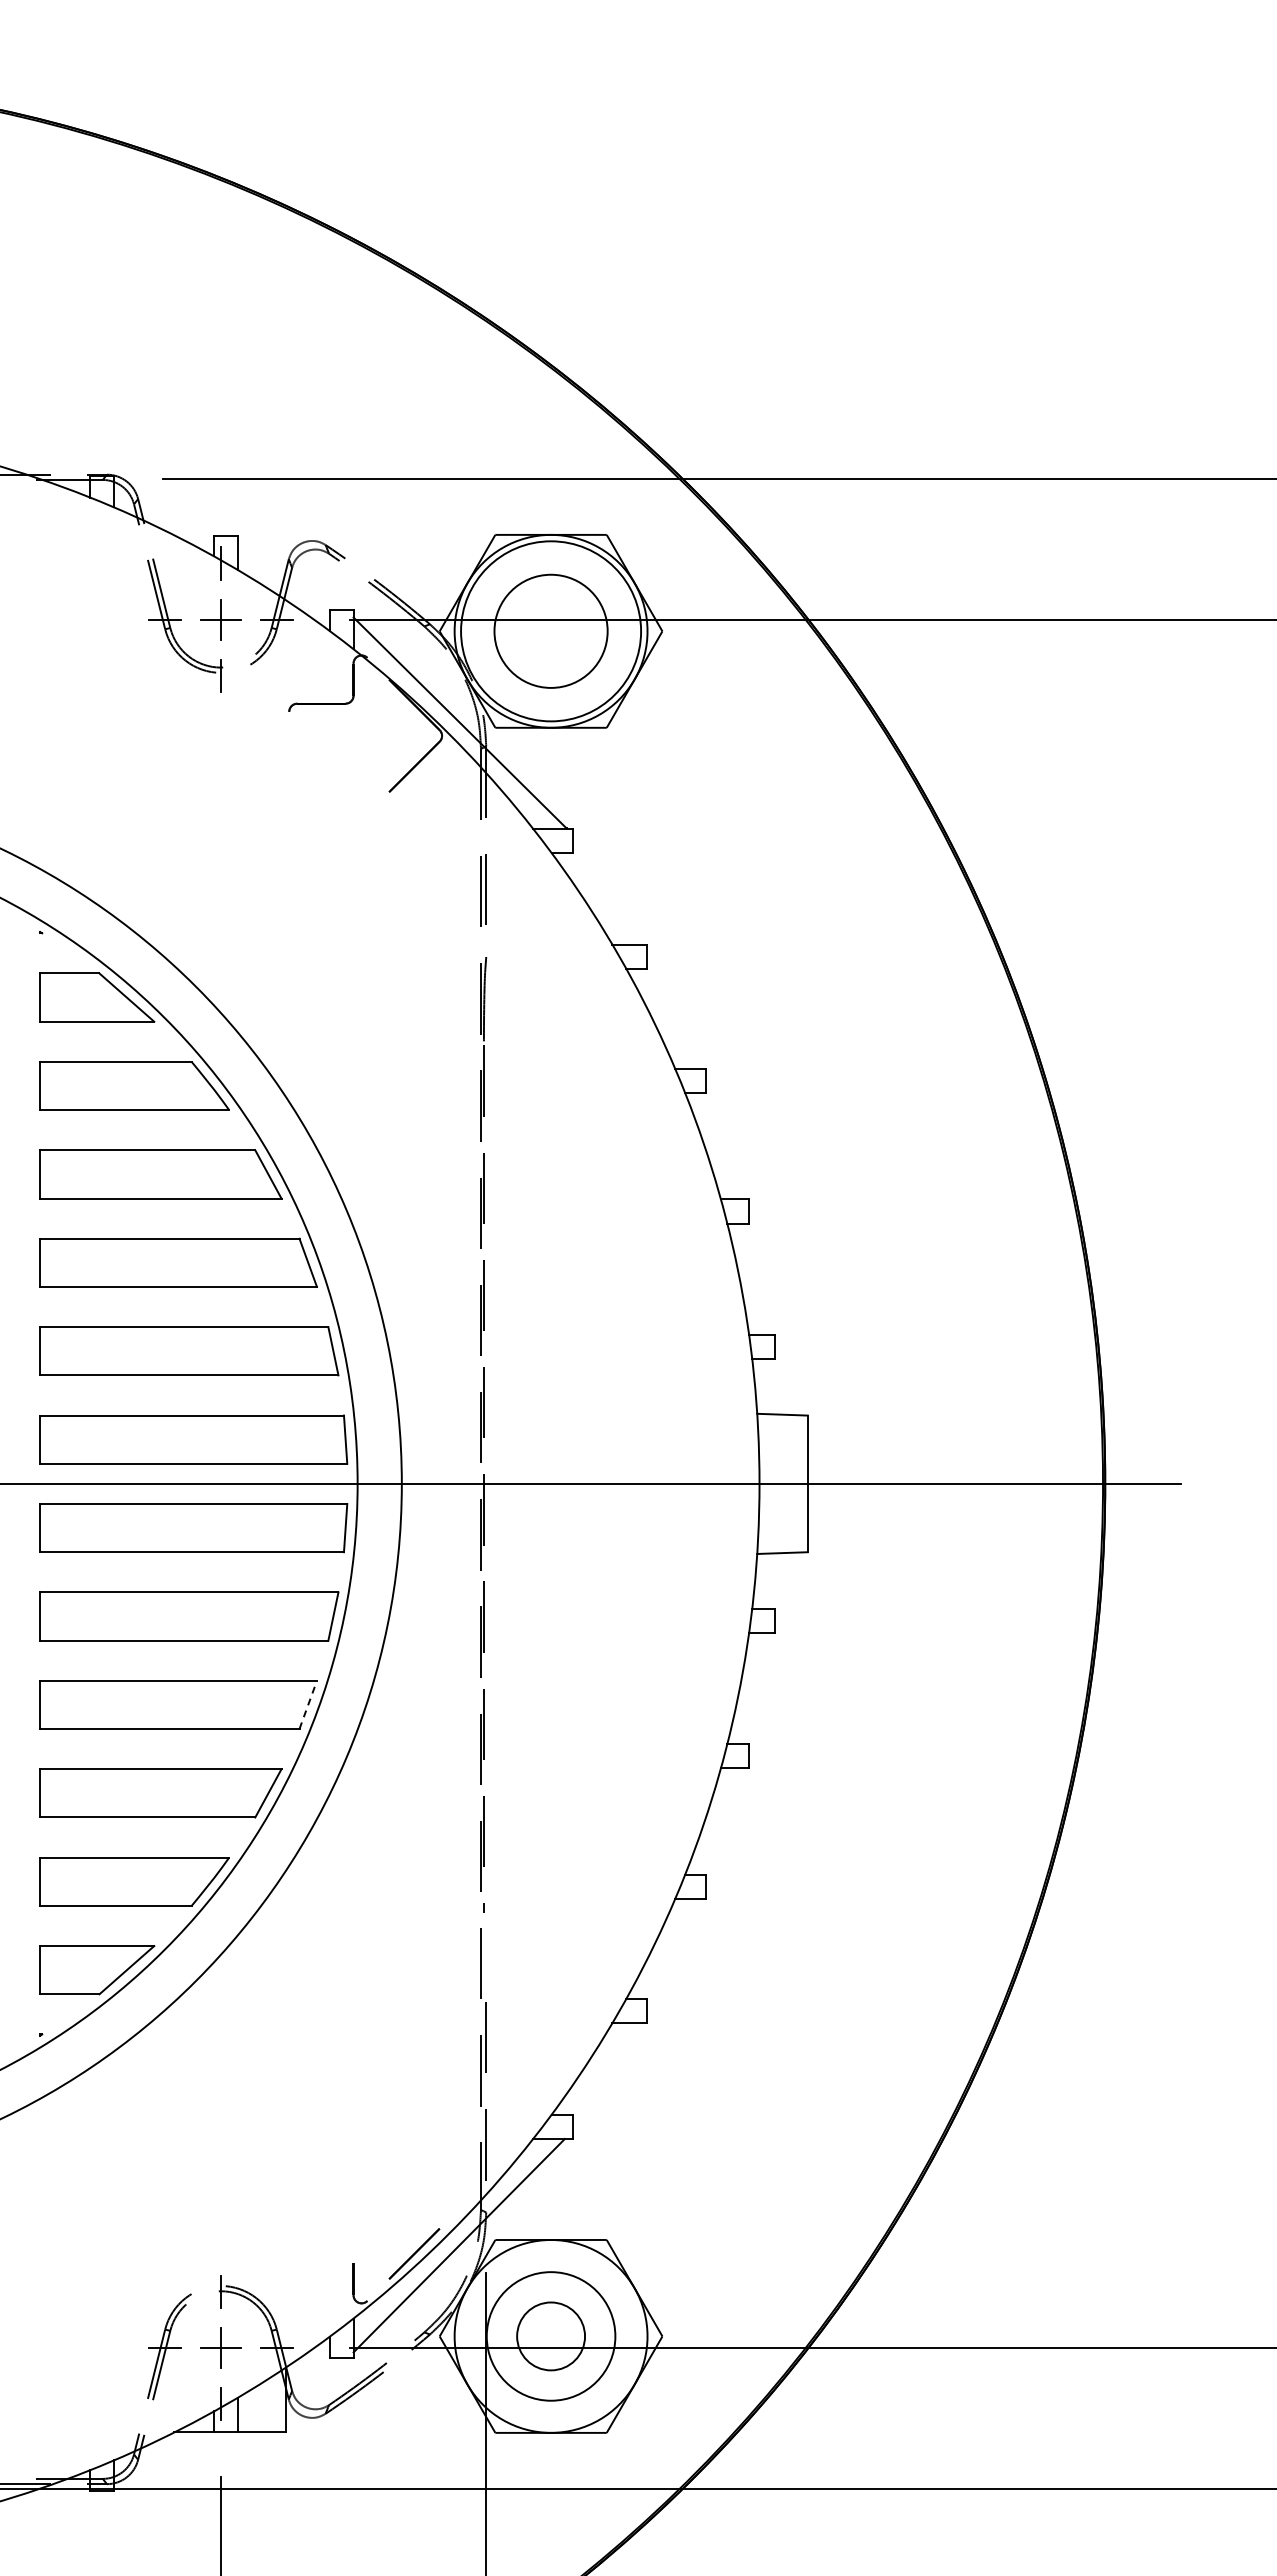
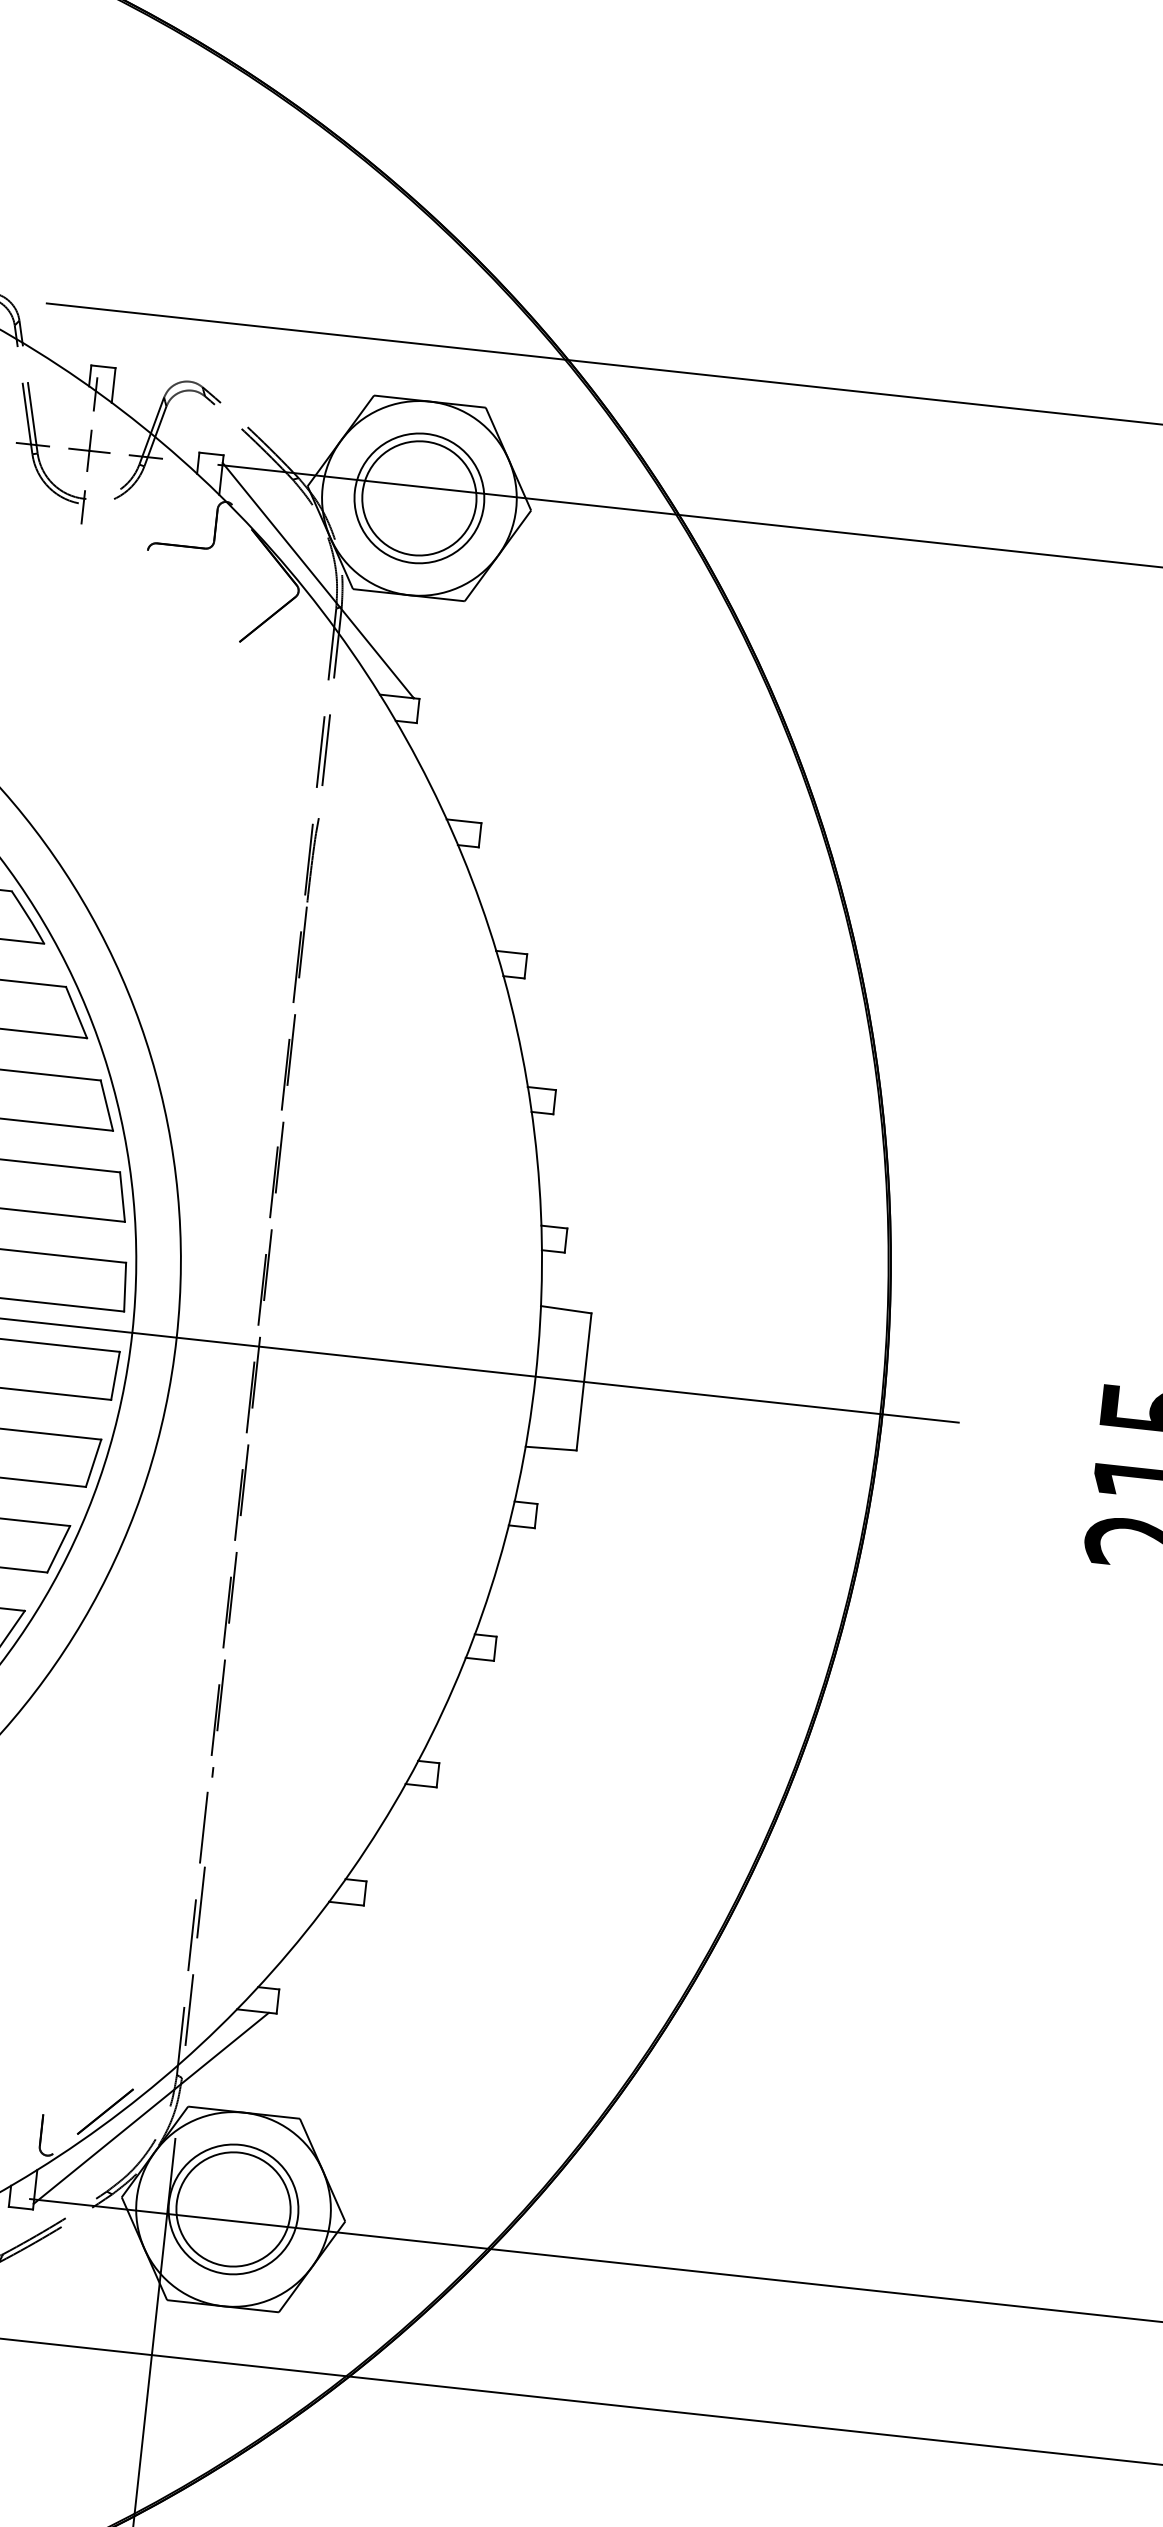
circle: (550, 631) -> (418, 498), size x0.71
line: (308, 1704) -> (59, 1548), dashed -> solid
circle: (550, 2336) -> (232, 2209), size x1.67

